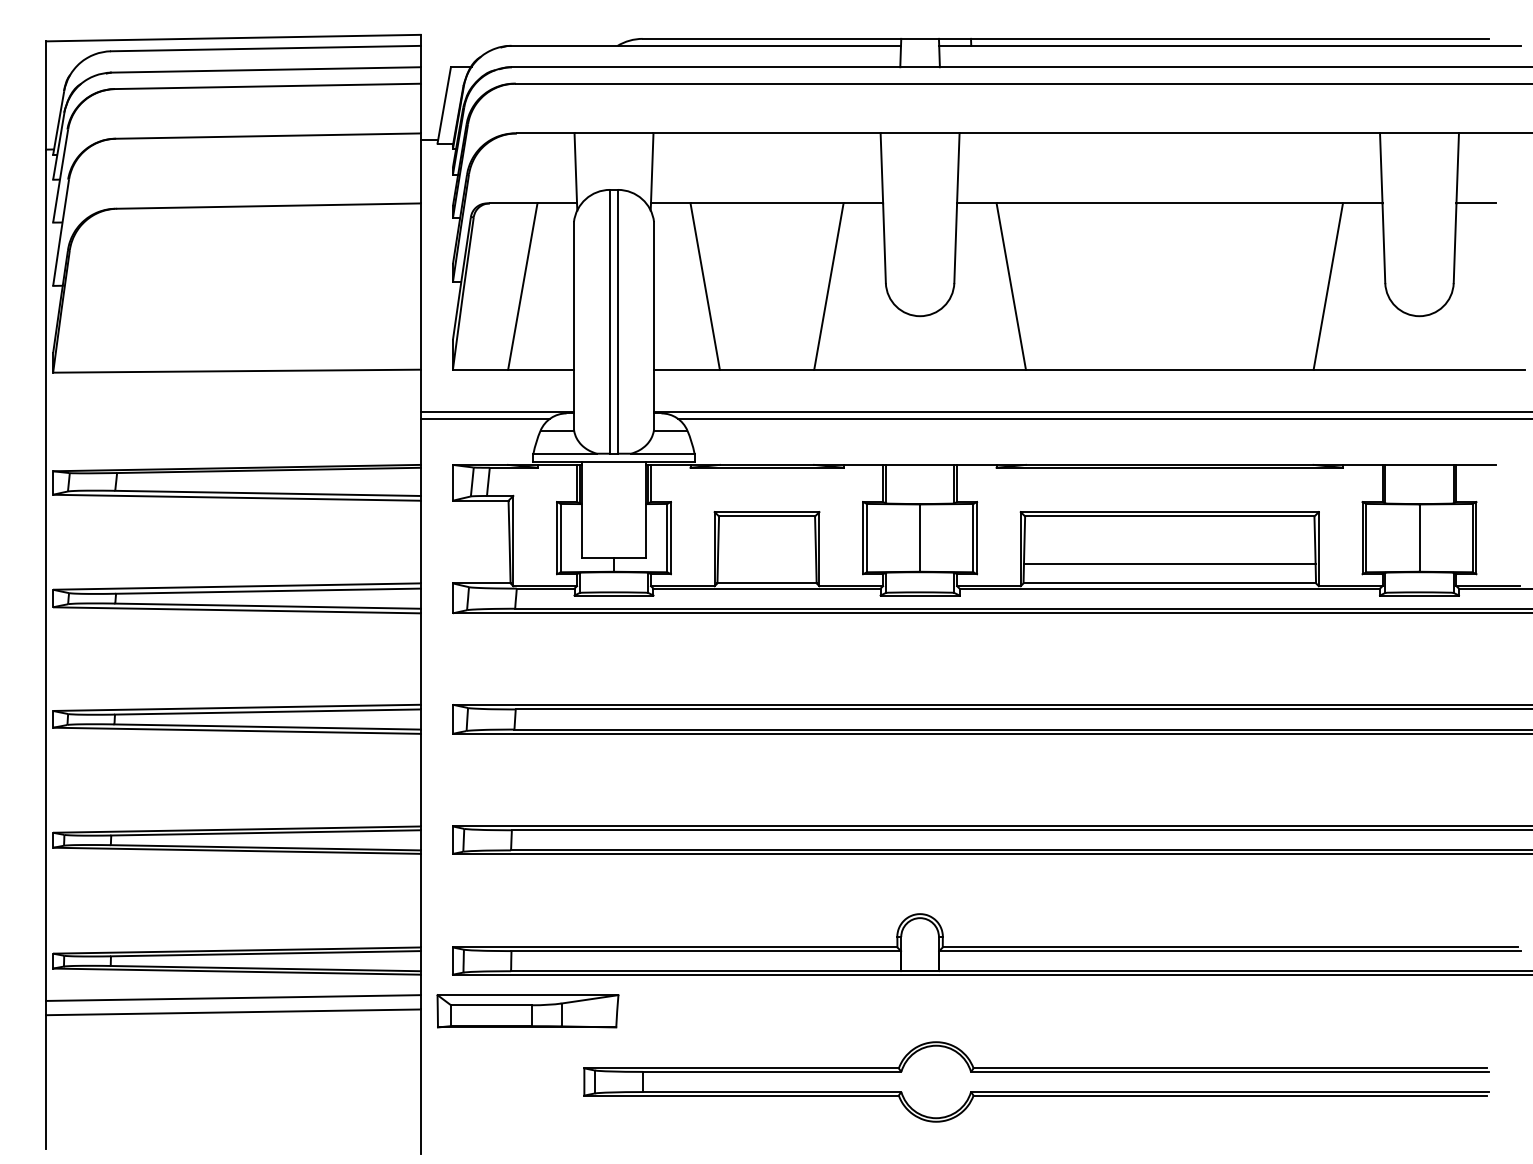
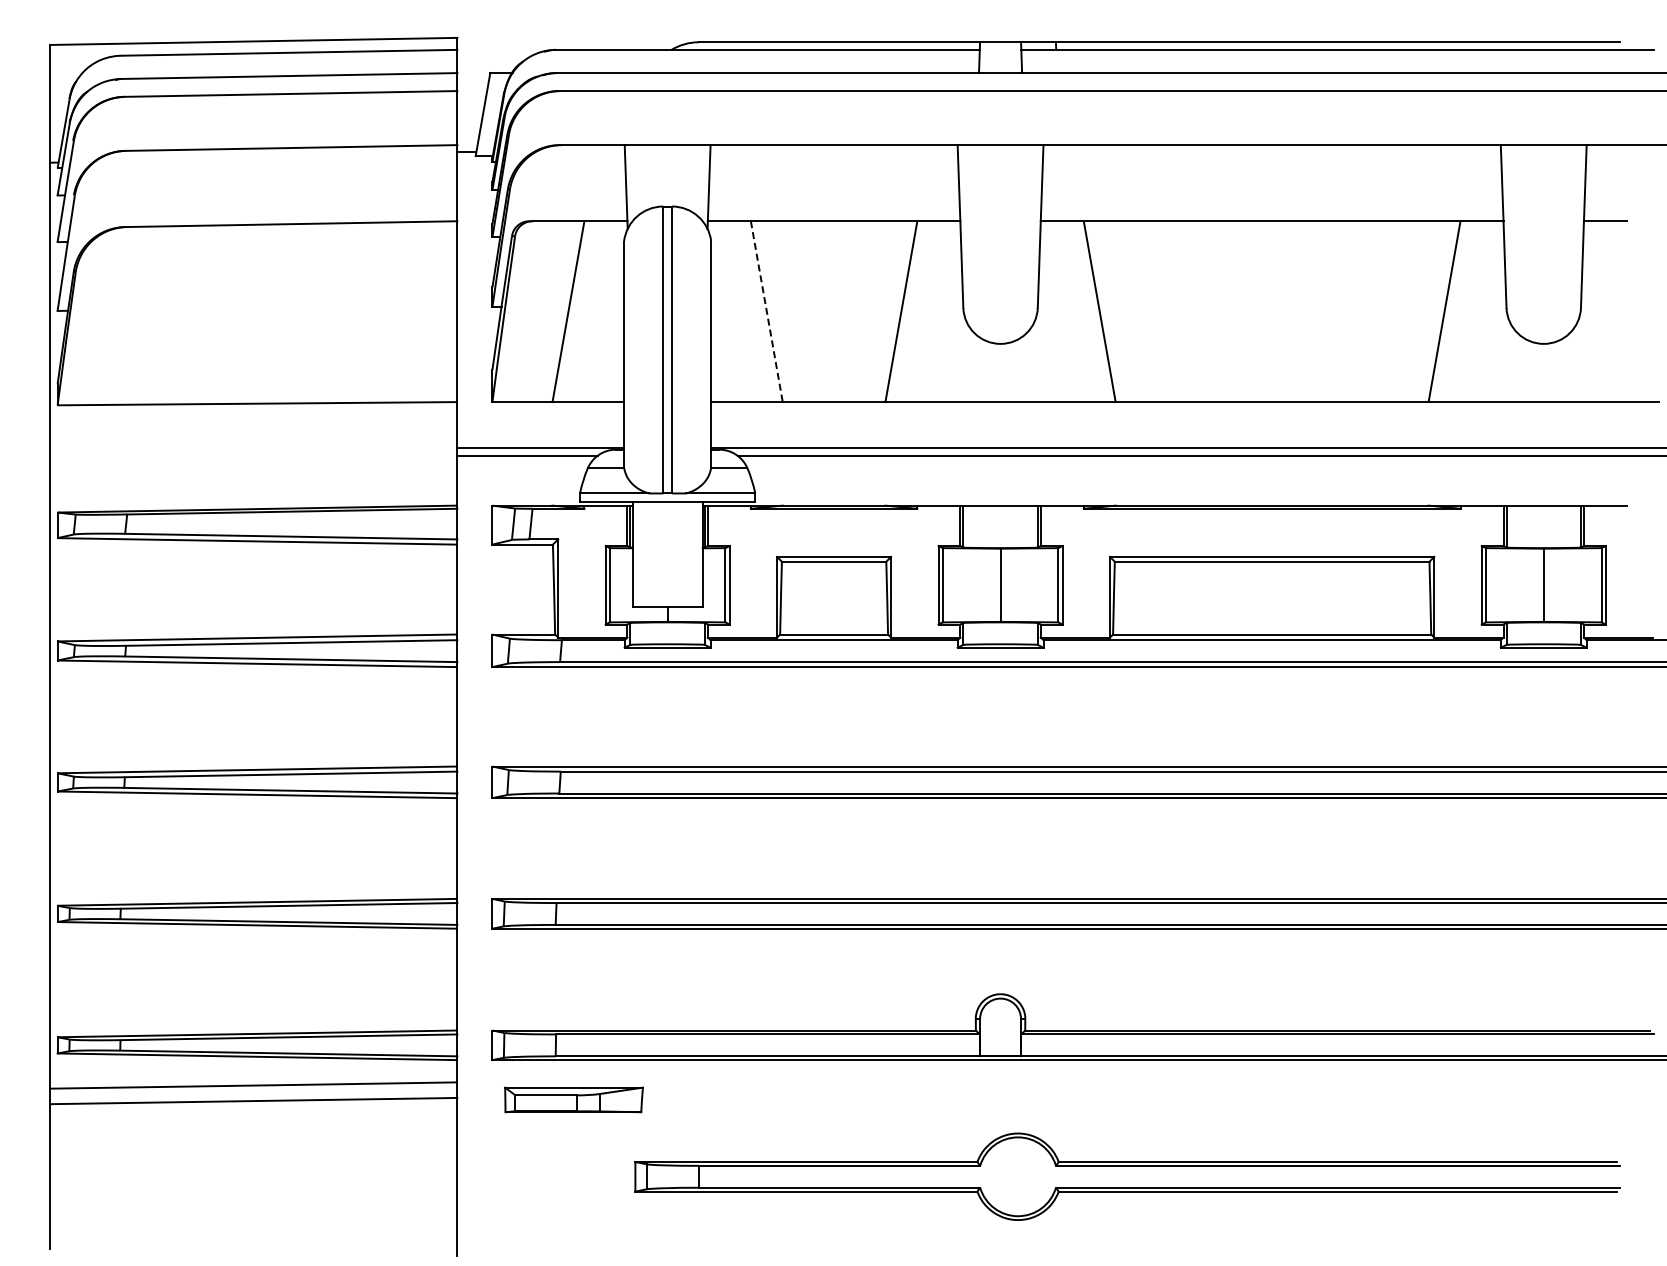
line: (704, 286) -> (766, 311), solid -> dashed
line: (1169, 564) -> (1271, 613), removed
part: (527, 1010) -> (573, 1099), size x0.7

